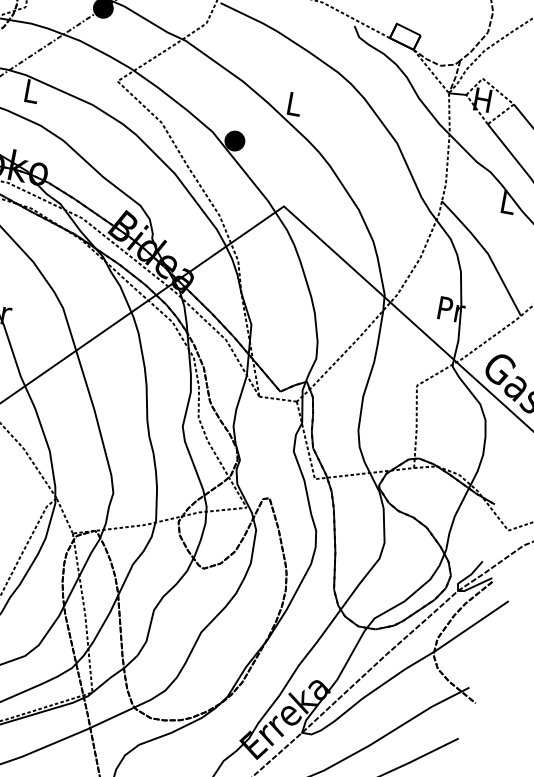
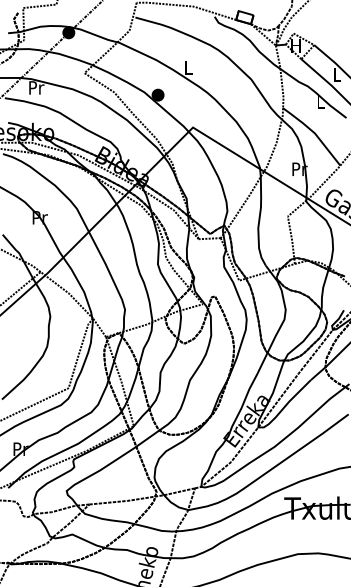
text: (31, 90) -> (36, 87), L -> Pr

